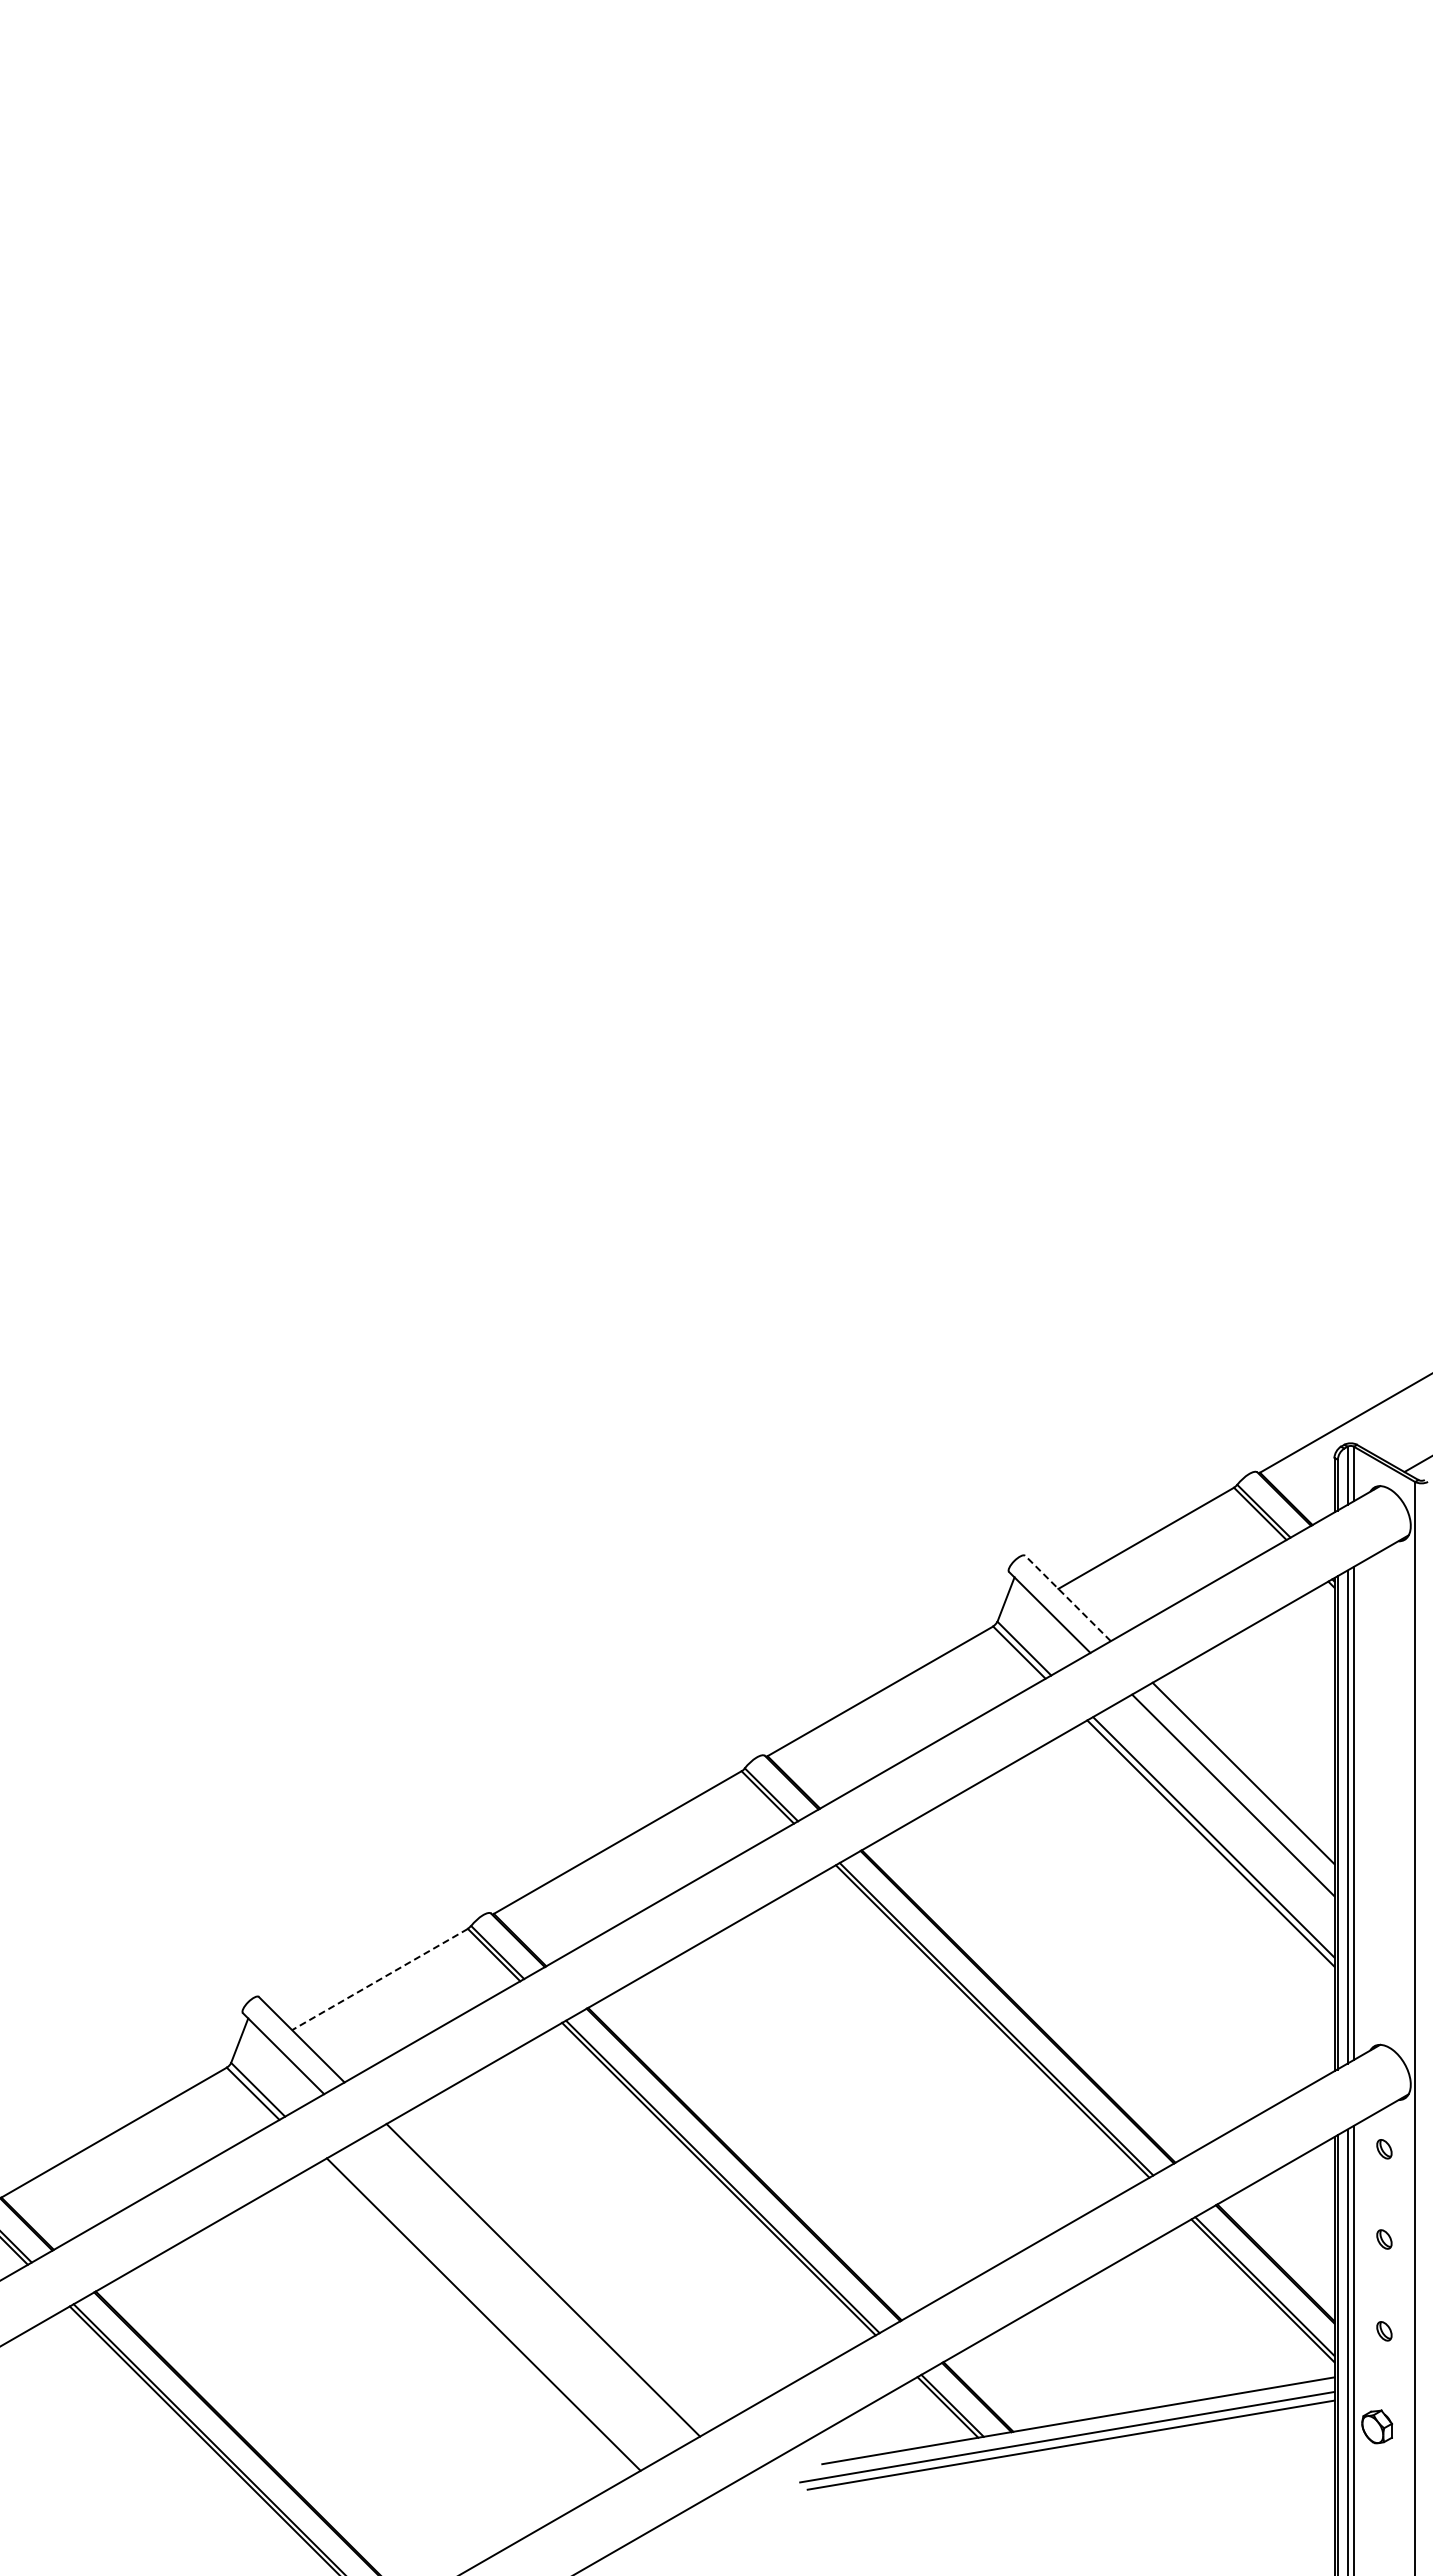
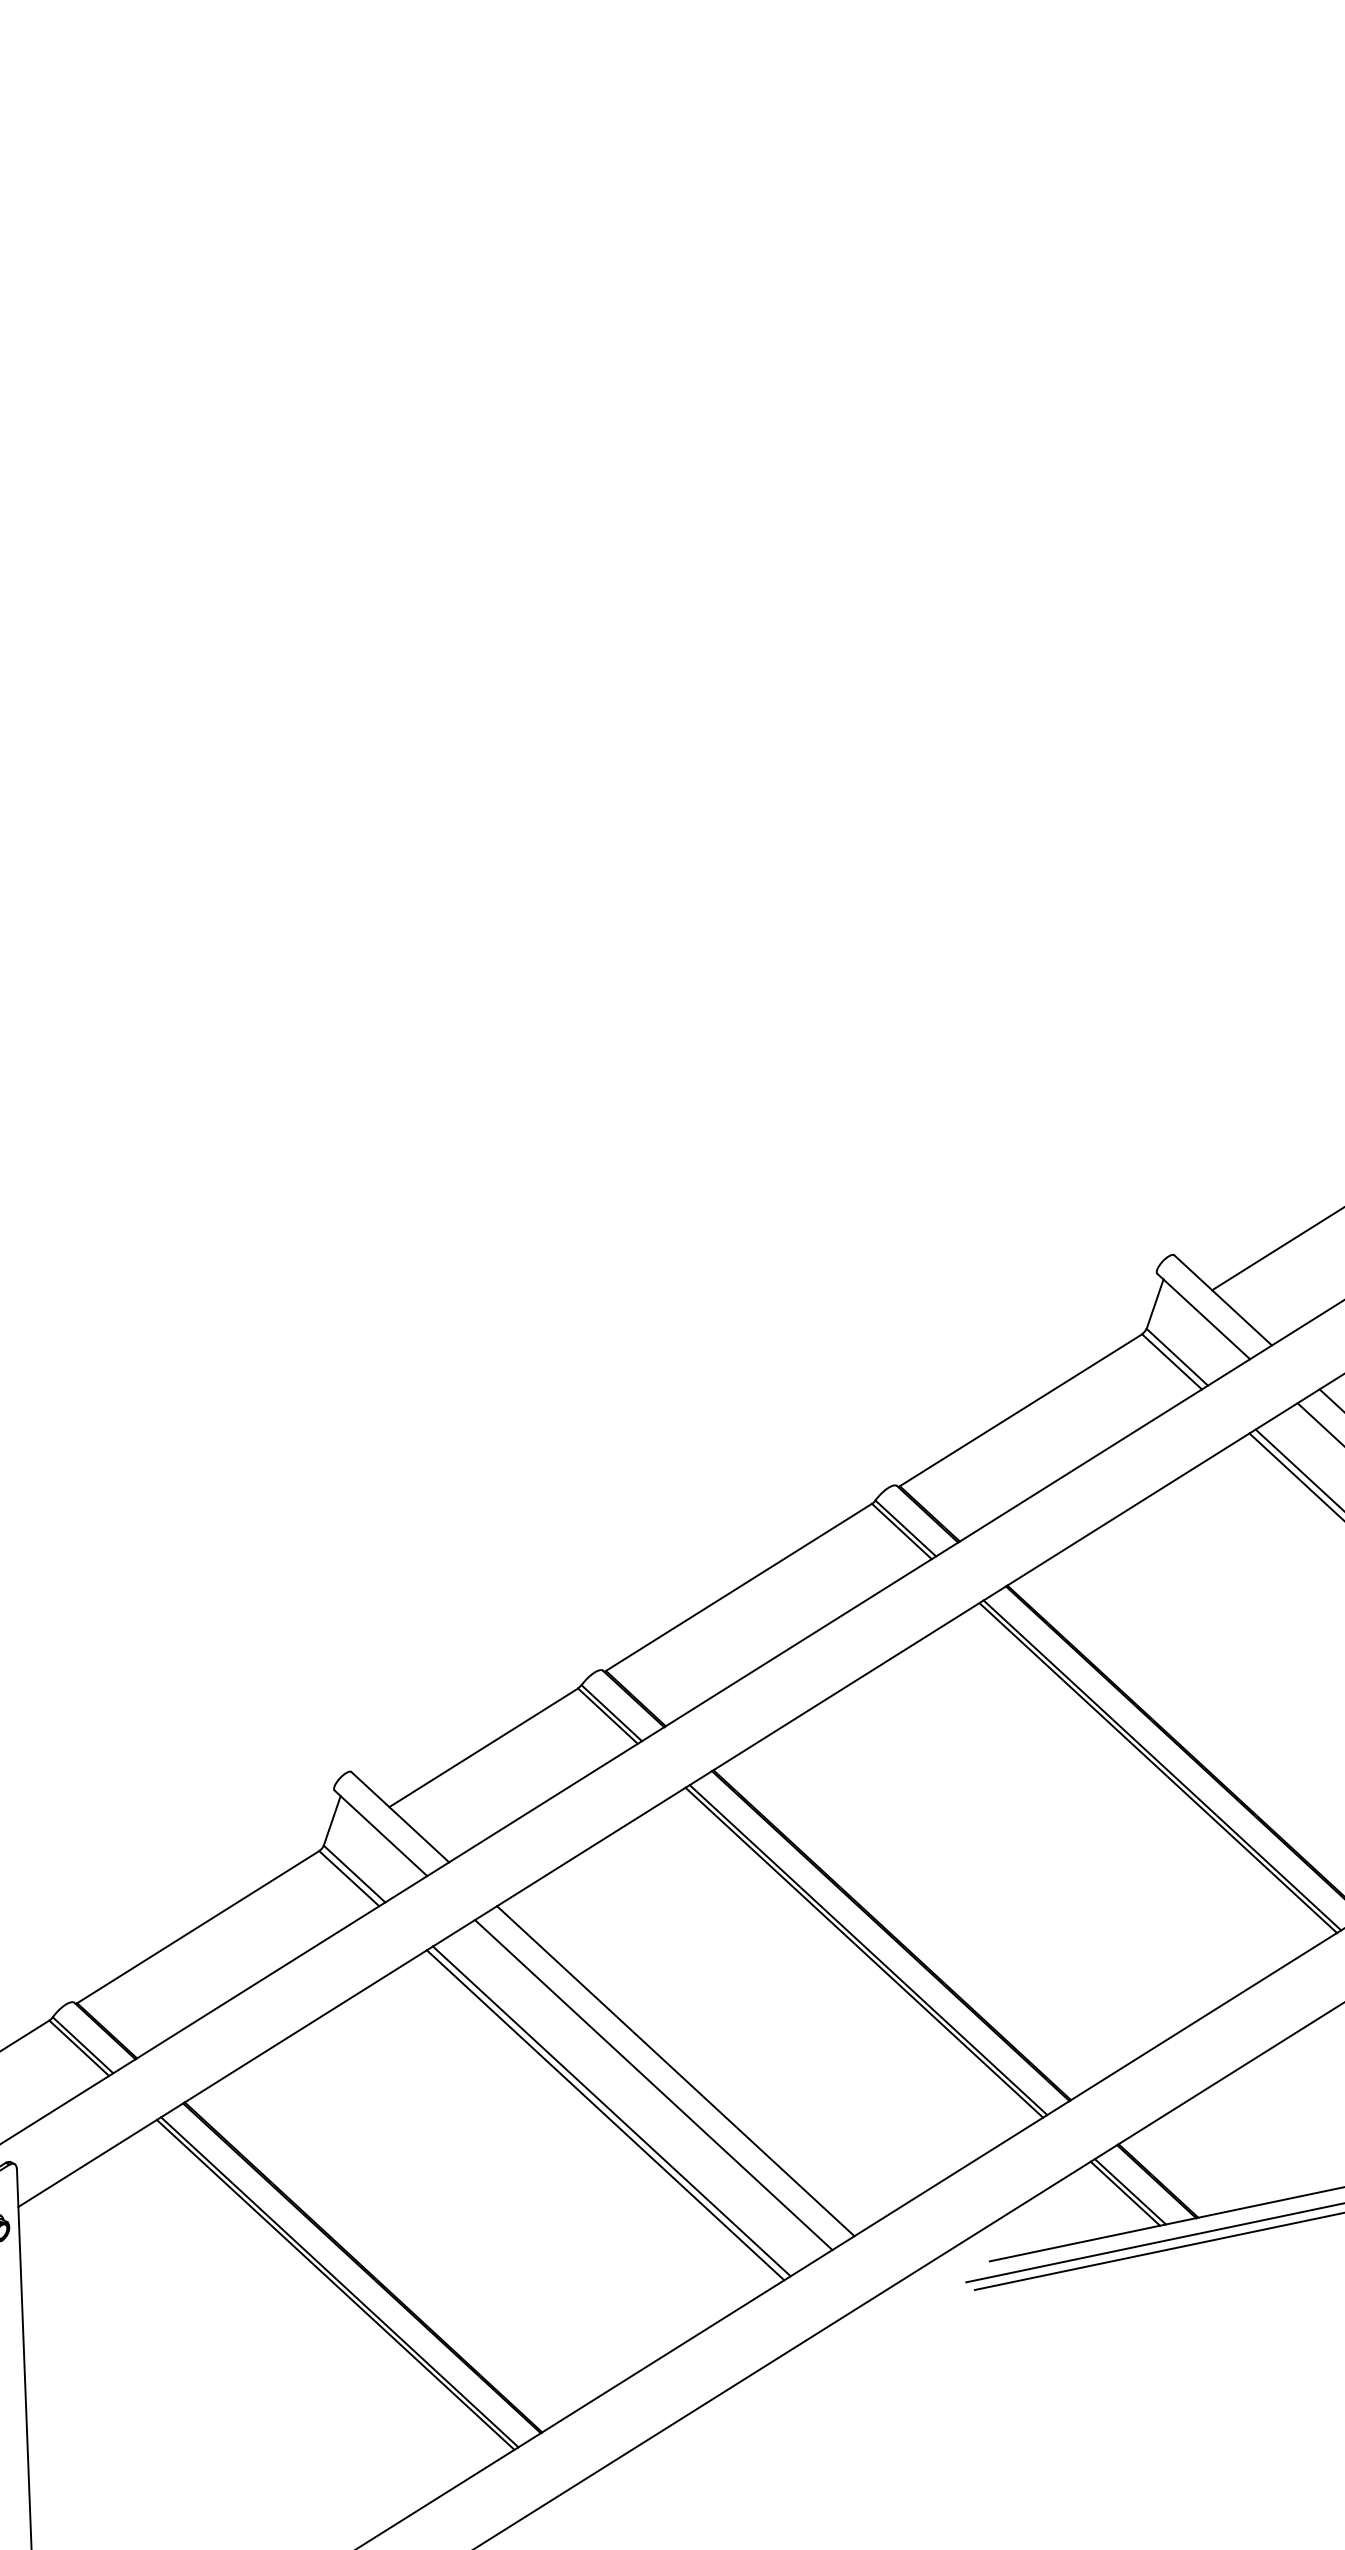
line: (1067, 1598) -> (1222, 1300), dashed -> solid
line: (379, 1979) -> (483, 1747), dashed -> solid
line: (522, 2291) -> (653, 2084), added
line: (477, 2317) -> (605, 2114), added

